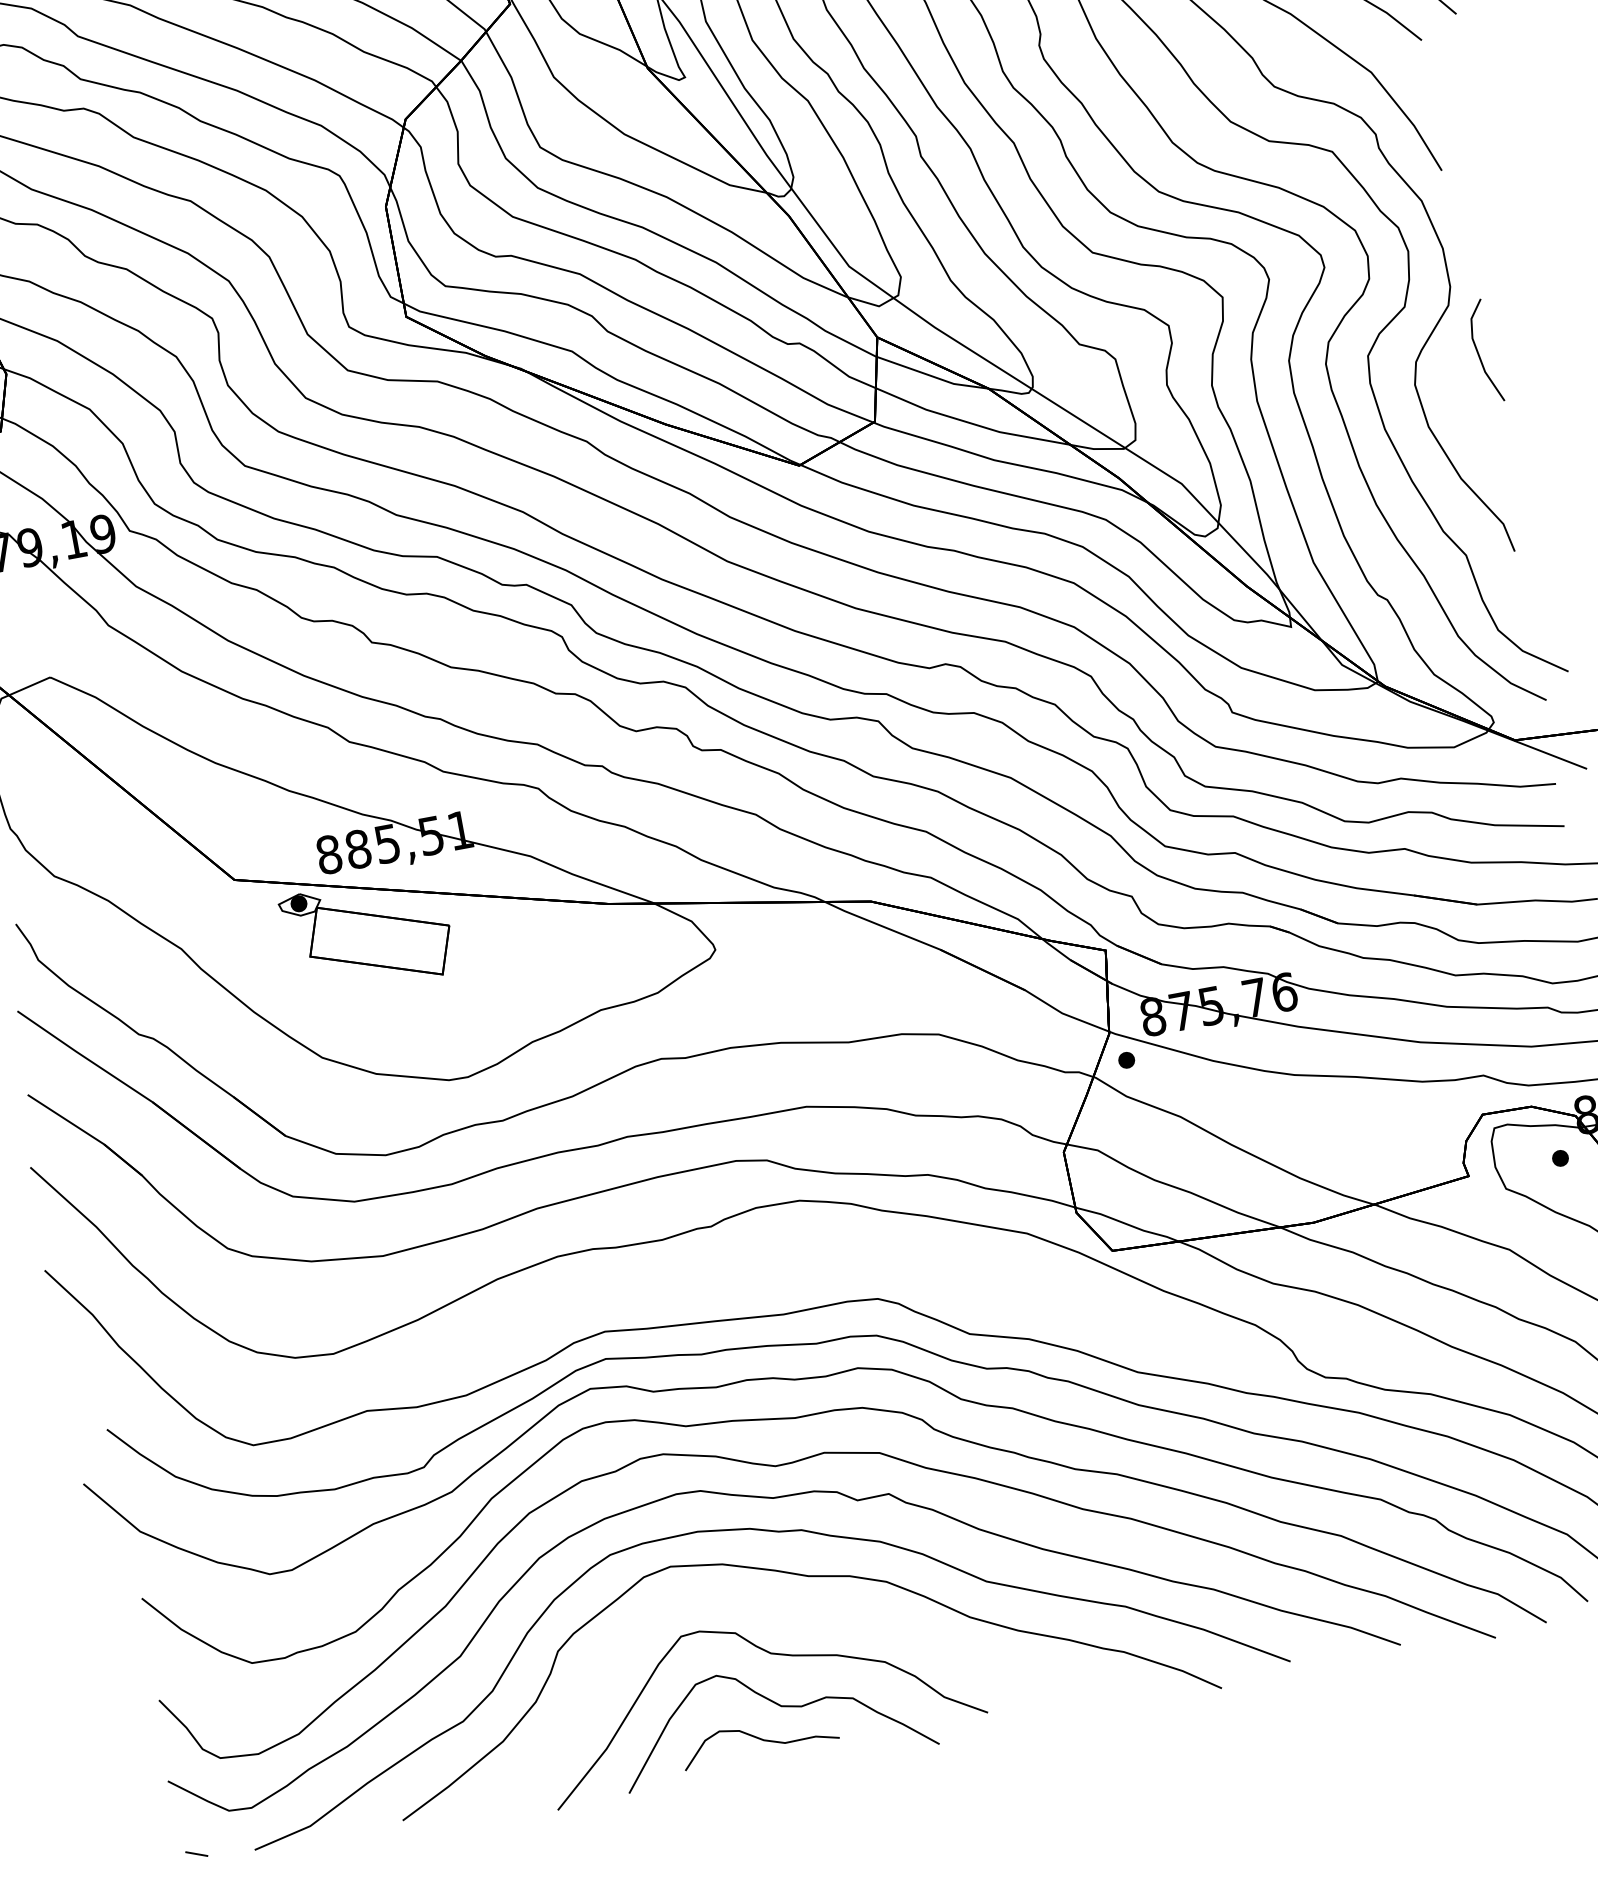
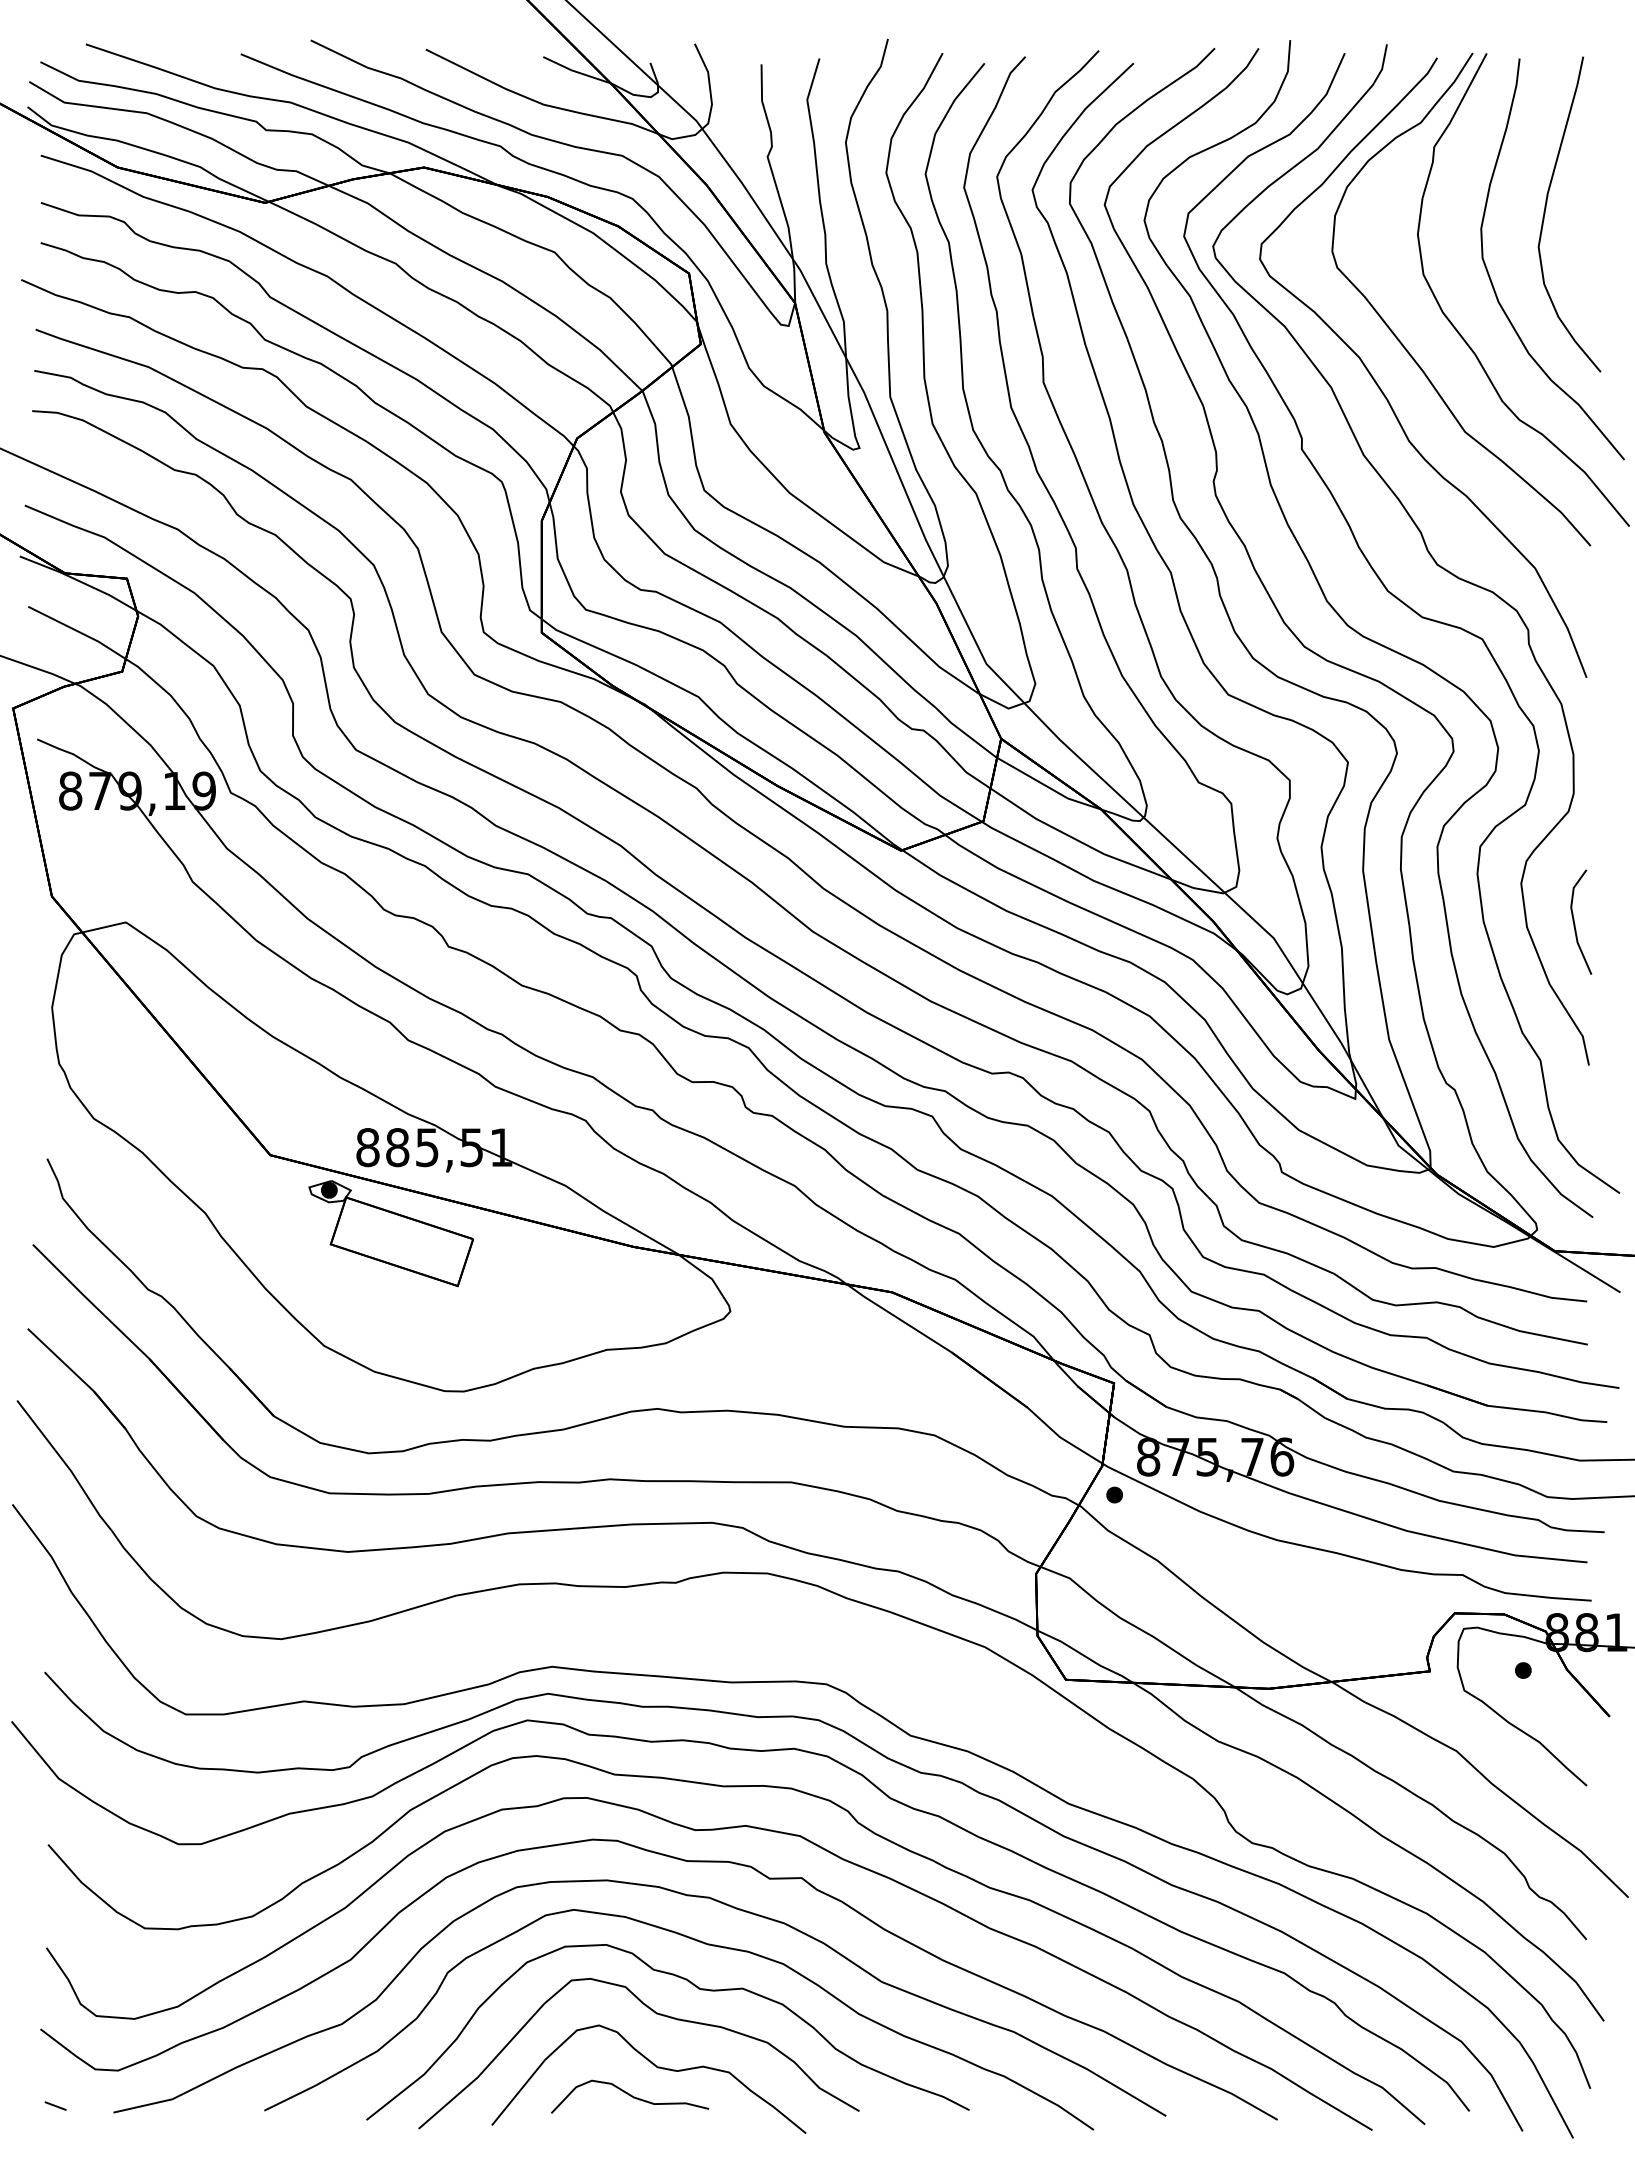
line: (1479, 354) -> (1575, 924), moved
curve: (807, 1622) -> (698, 1989), added

